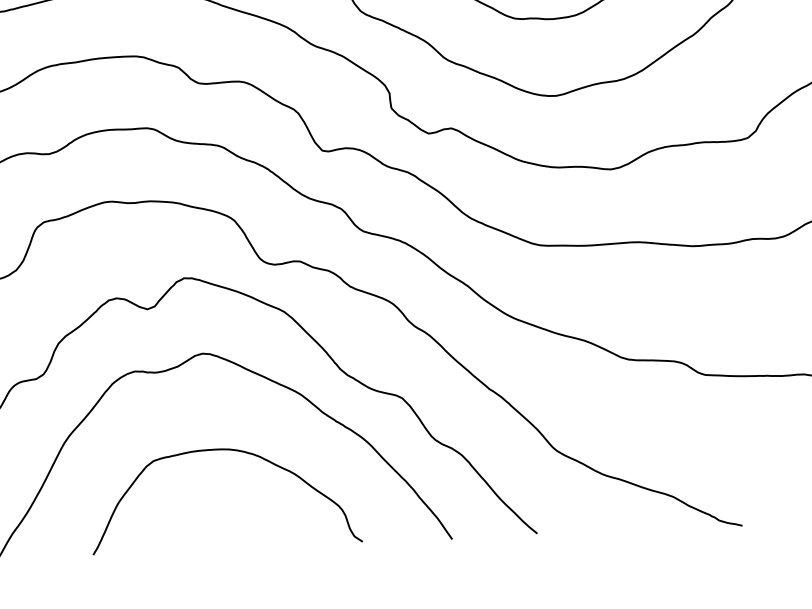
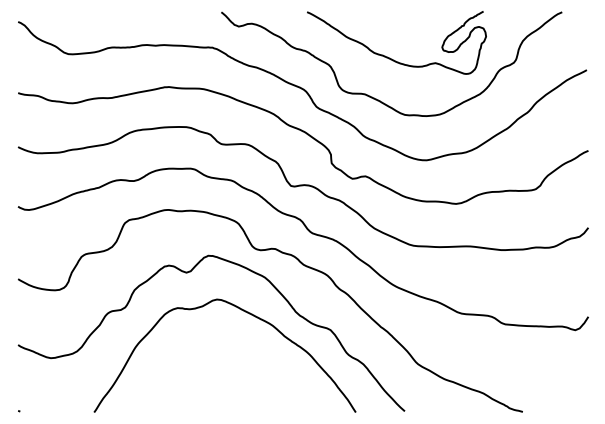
curve: (226, 451) -> (228, 356), removed

